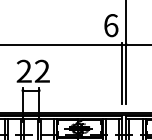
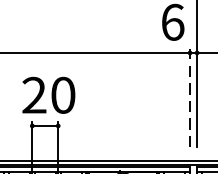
text: (41, 70) -> (61, 93), 22 -> 20
line: (121, 73) -> (189, 98), solid -> dashed

